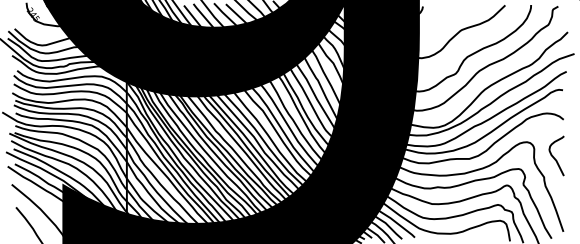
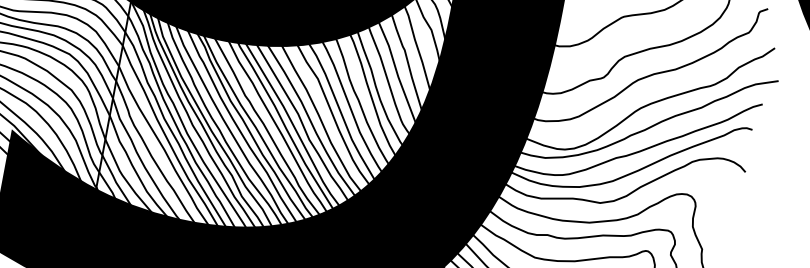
curve: (554, 157) -> (722, 223), removed

